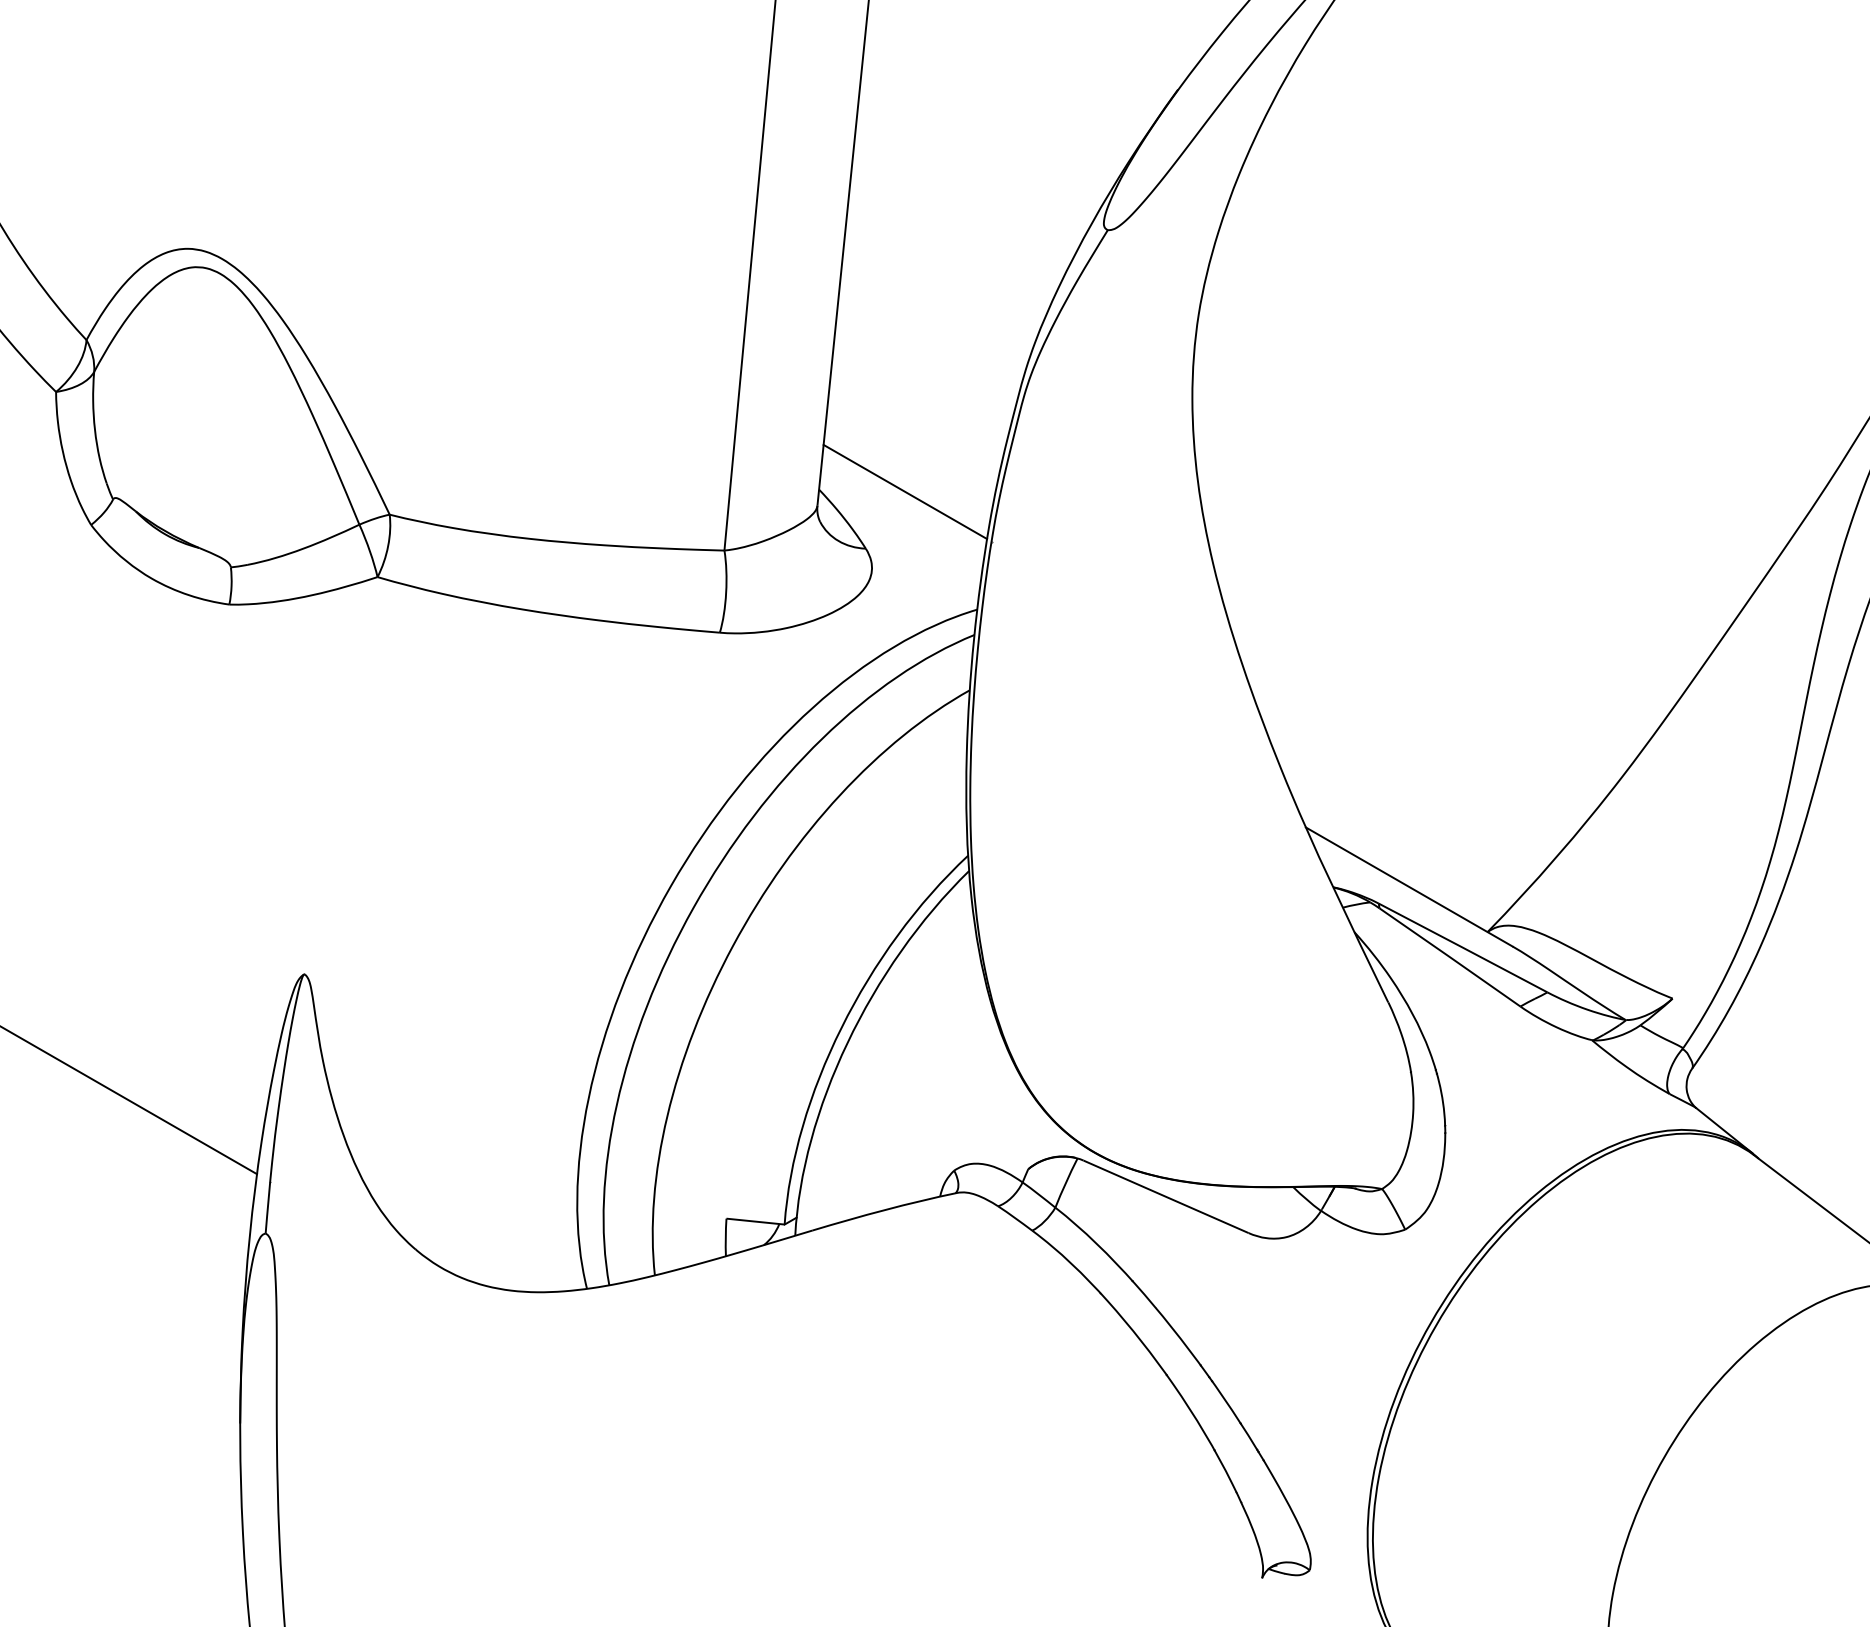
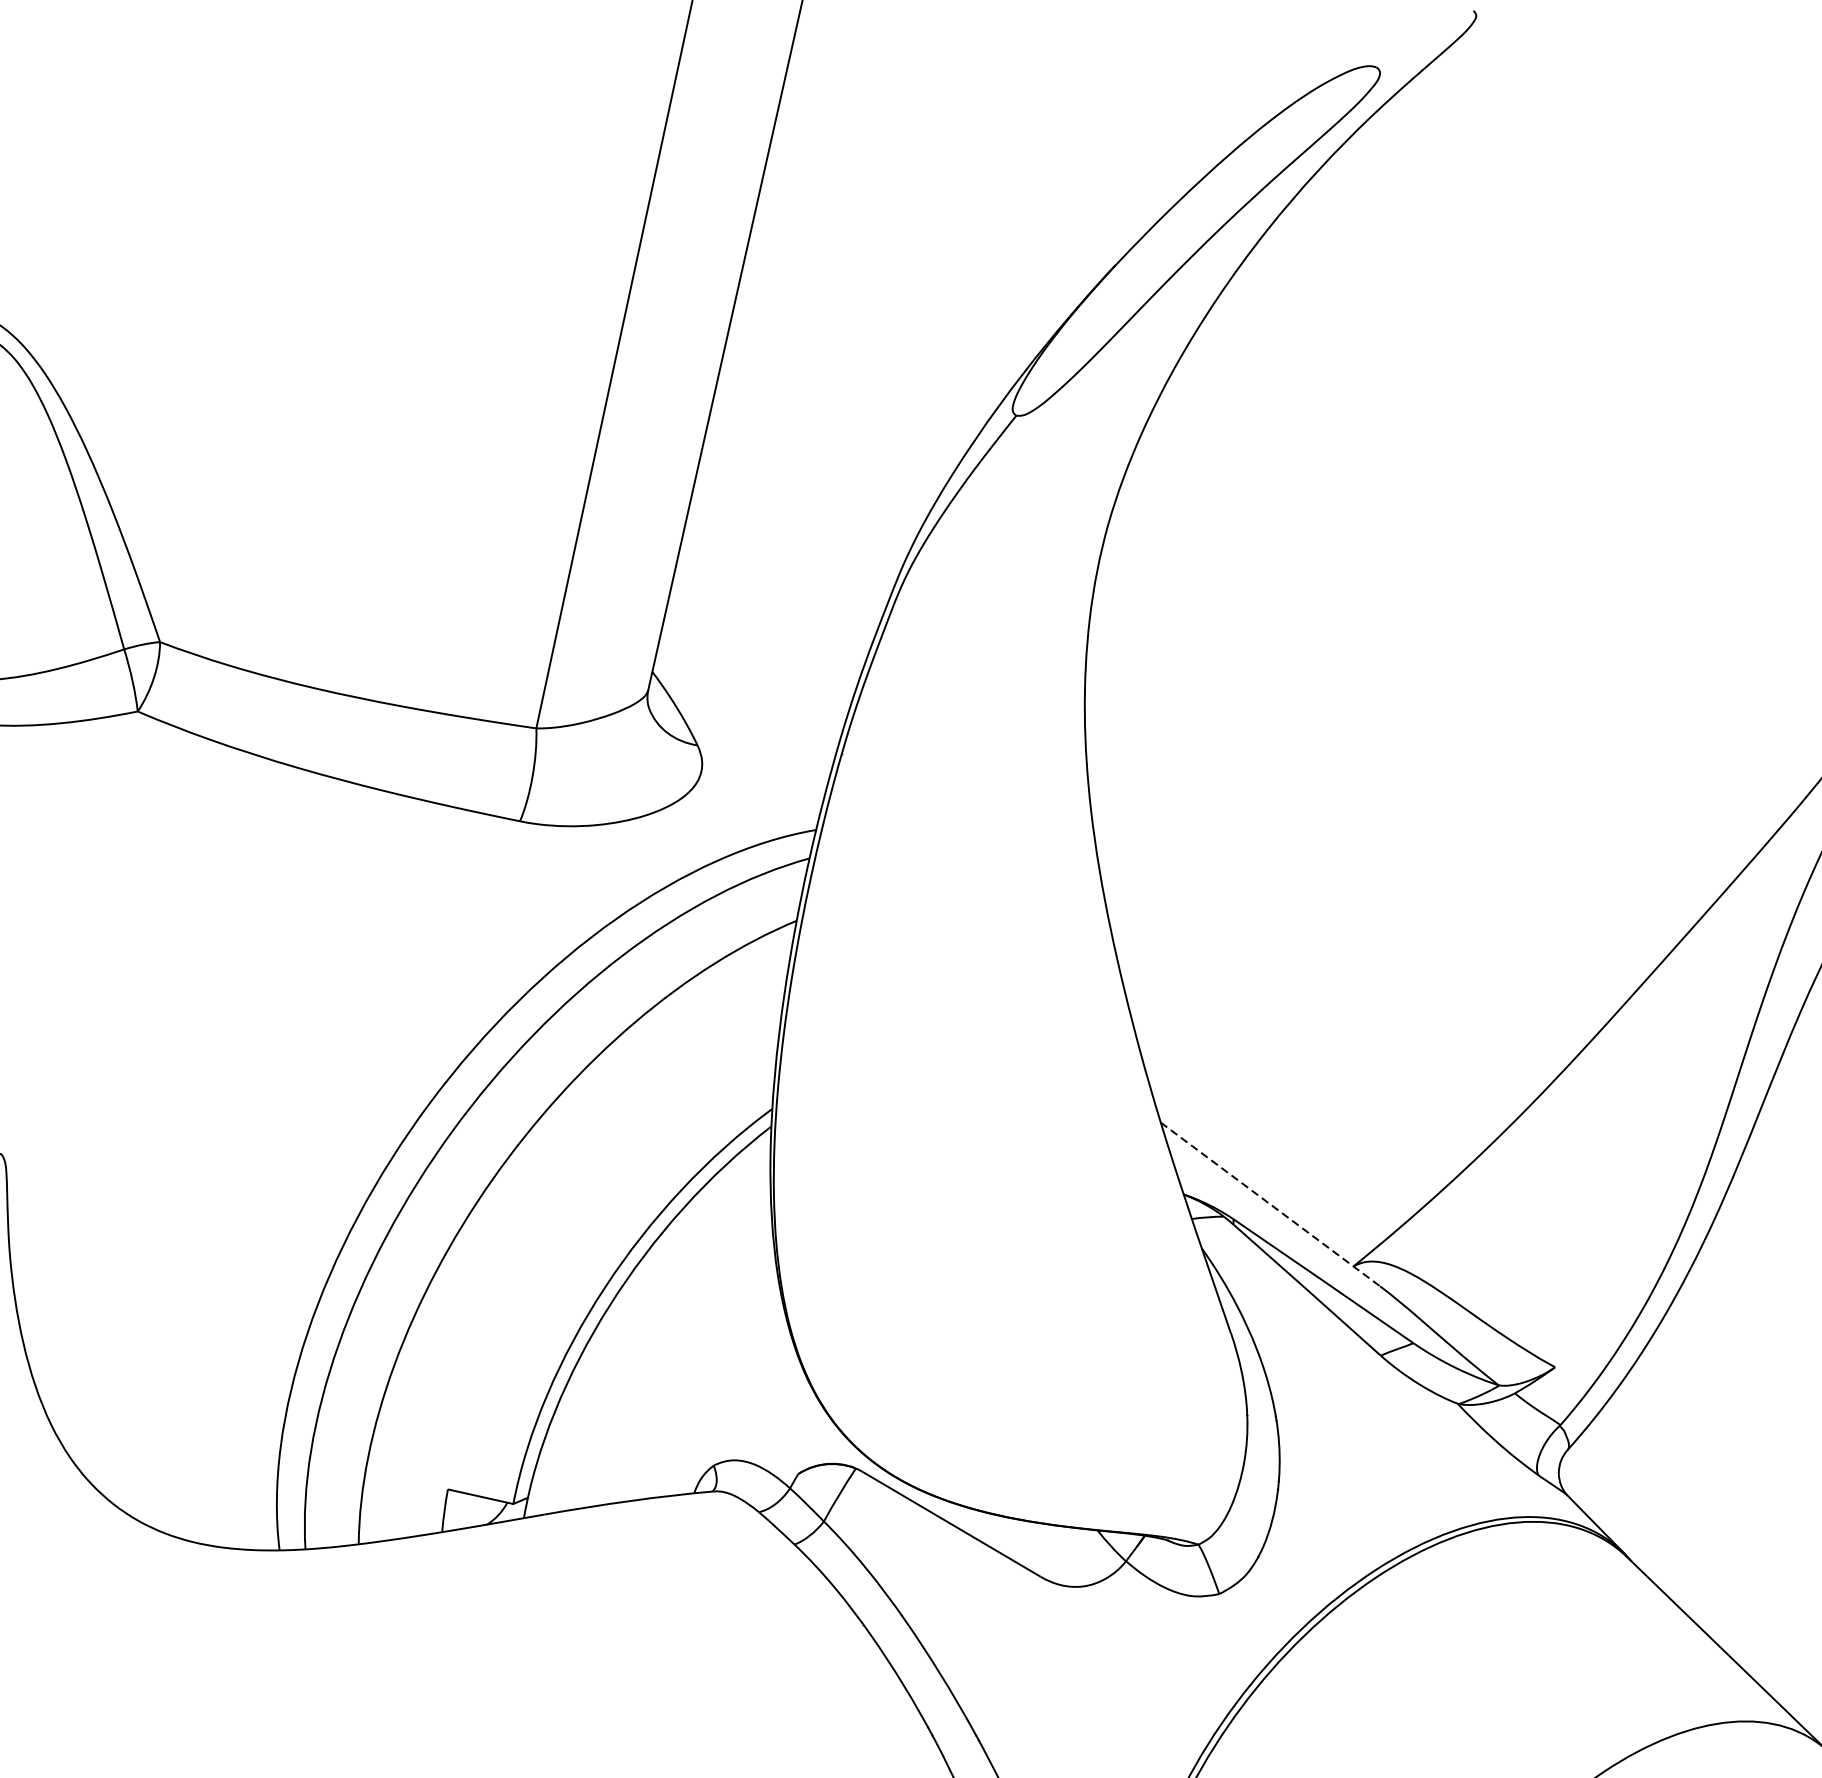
line: (905, 491) -> (750, 685), removed
line: (1409, 887) -> (1270, 1205), solid -> dashed

